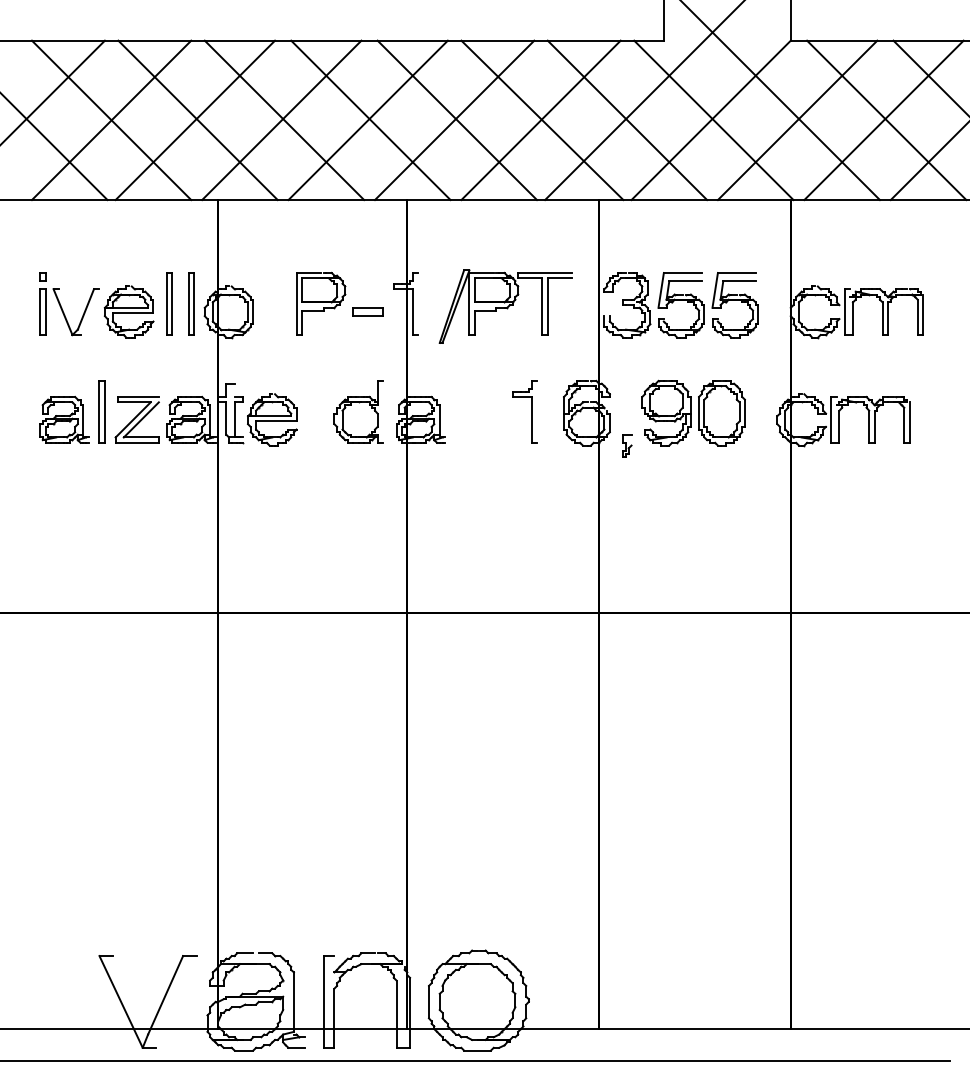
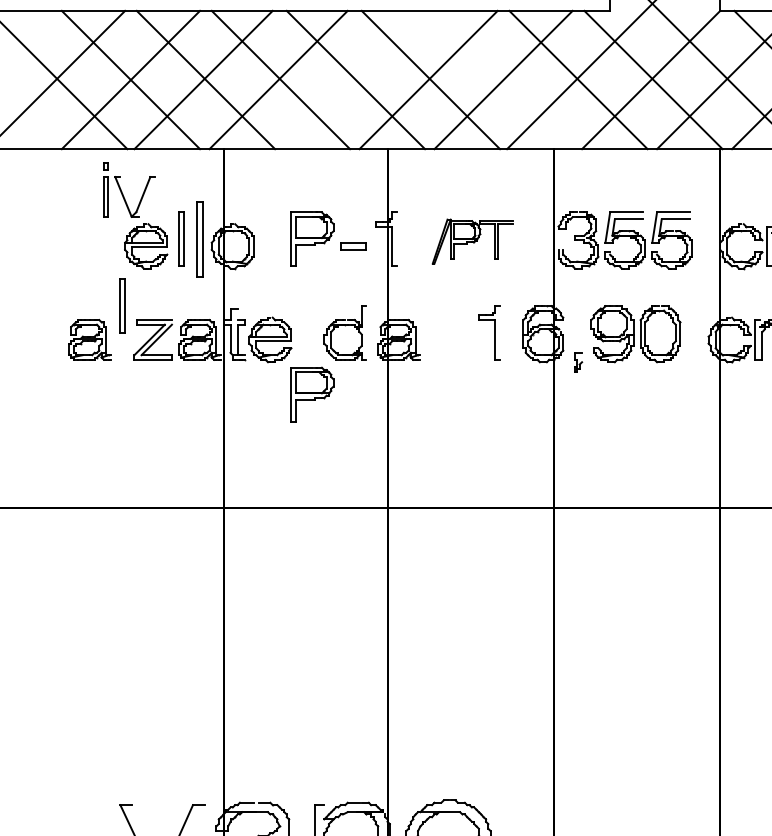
line: (367, 120) -> (352, 80), removed
line: (542, 120) -> (504, 80), removed
part: (191, 303) -> (200, 238), size x1.4
part: (505, 306) -> (472, 241), size x0.7
part: (62, 307) -> (123, 192), moved
part: (101, 411) -> (122, 305), moved
part: (321, 482) -> (313, 394), added

